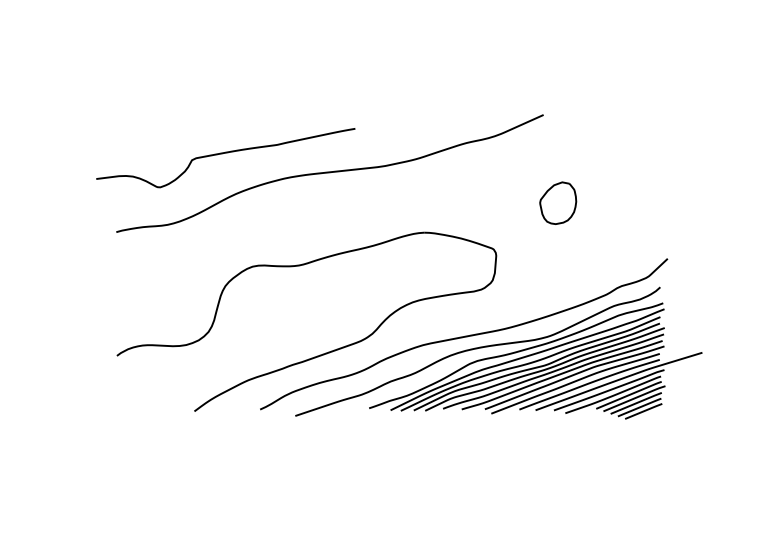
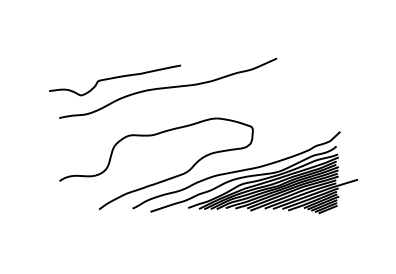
part: (558, 203) -> (284, 103), removed

